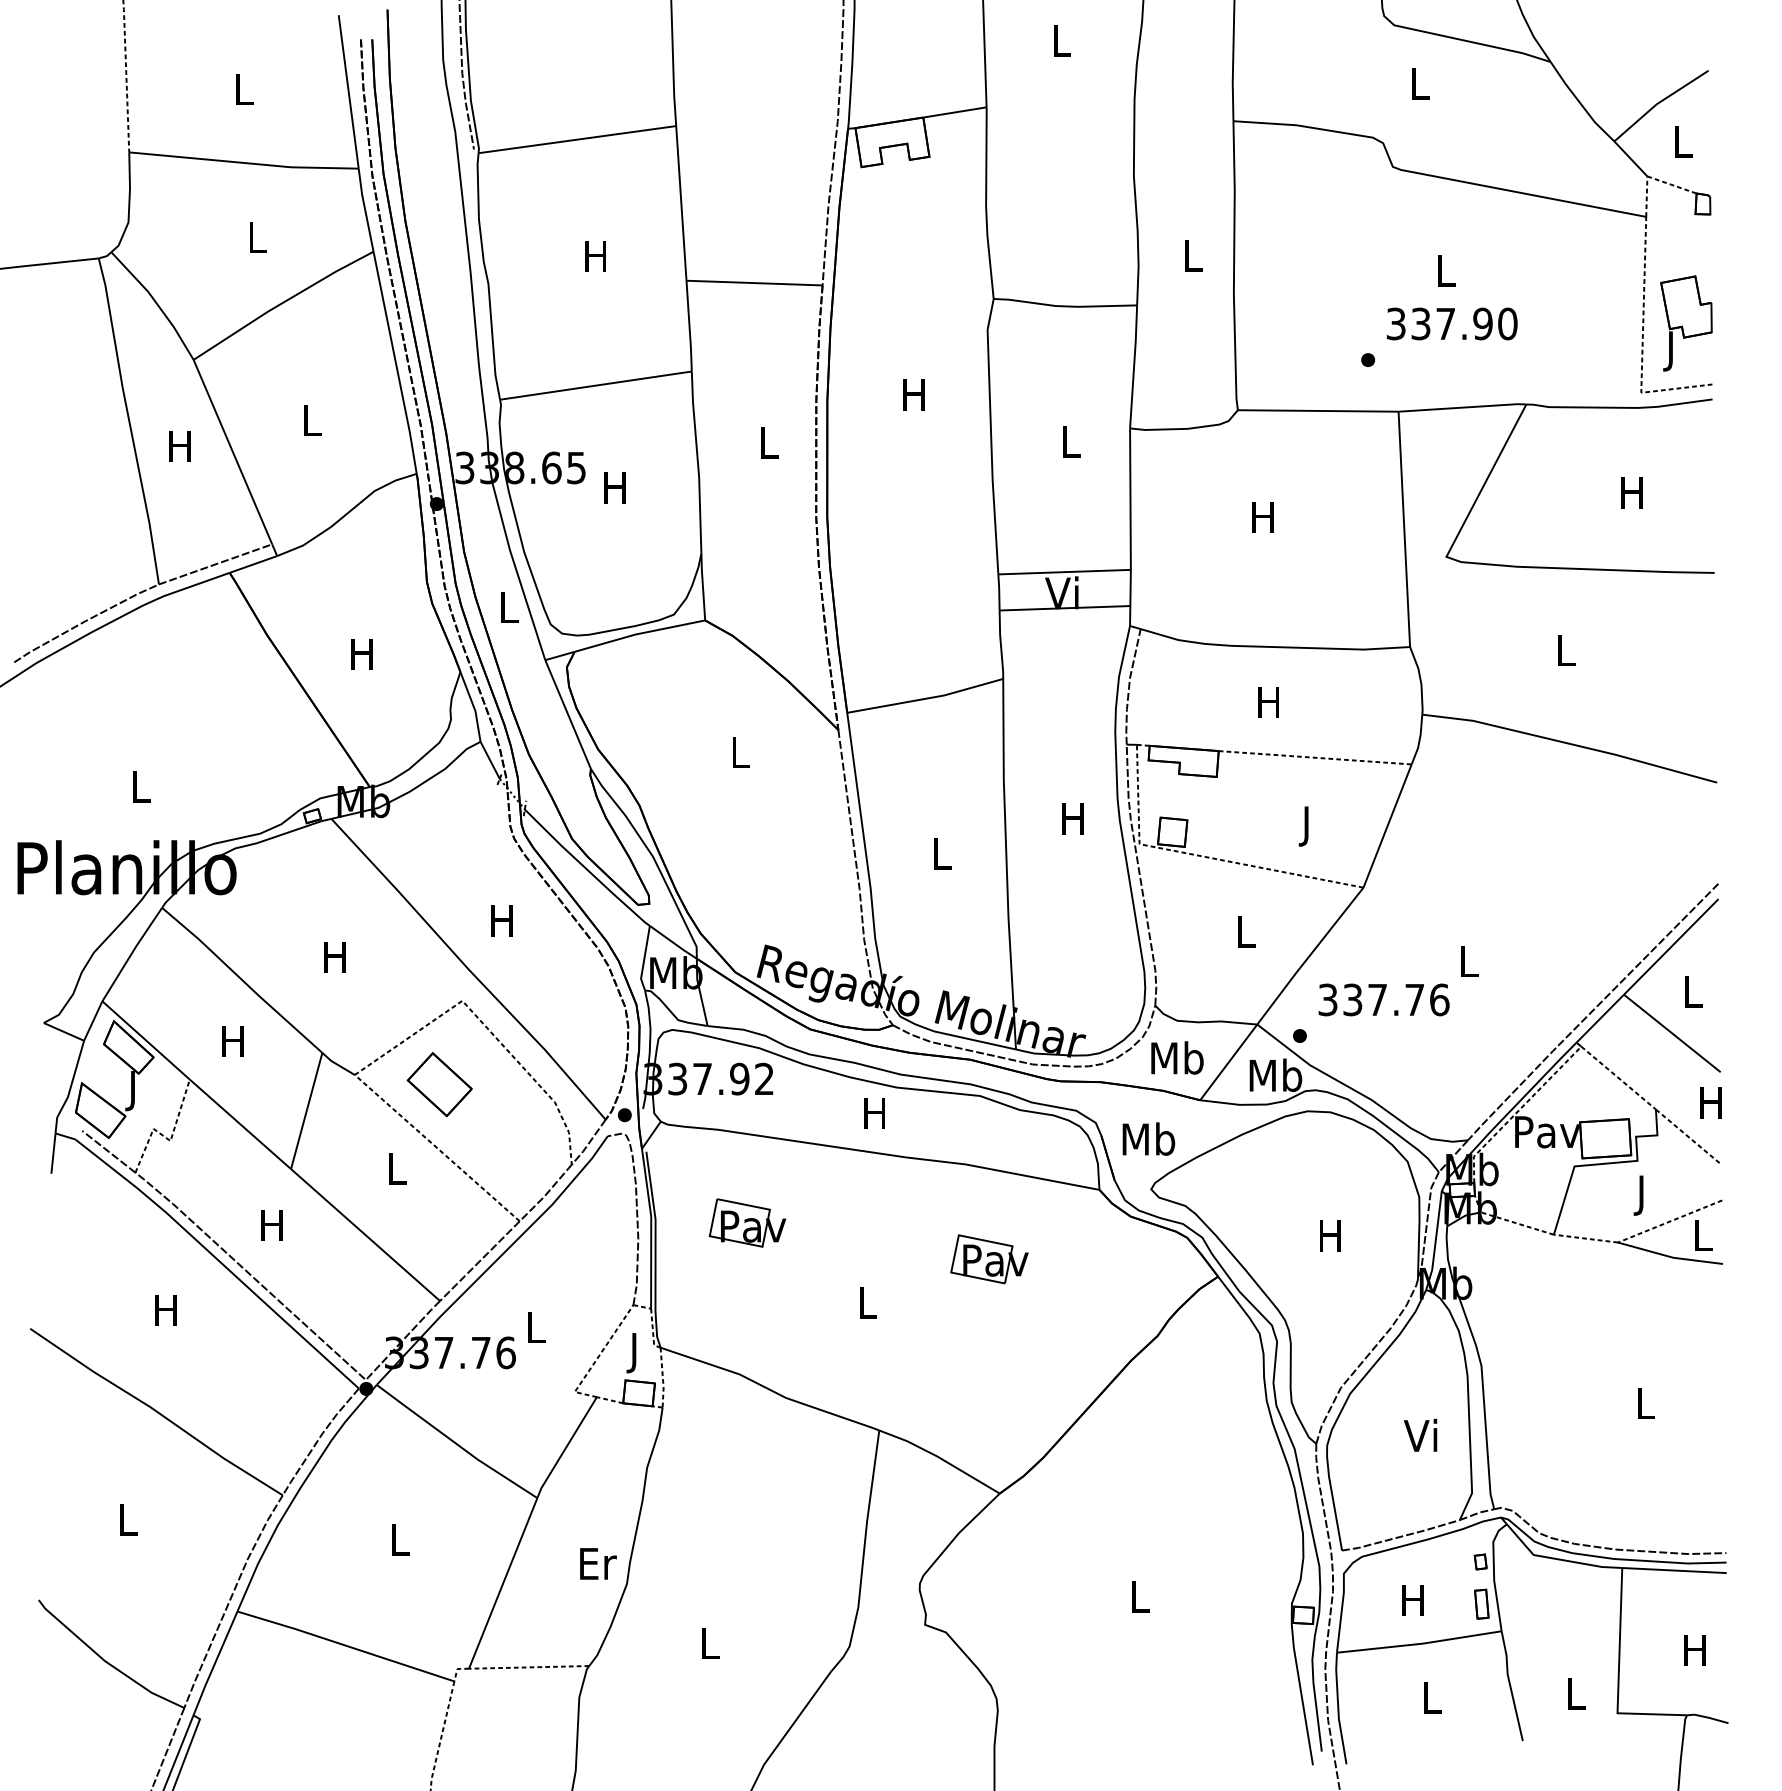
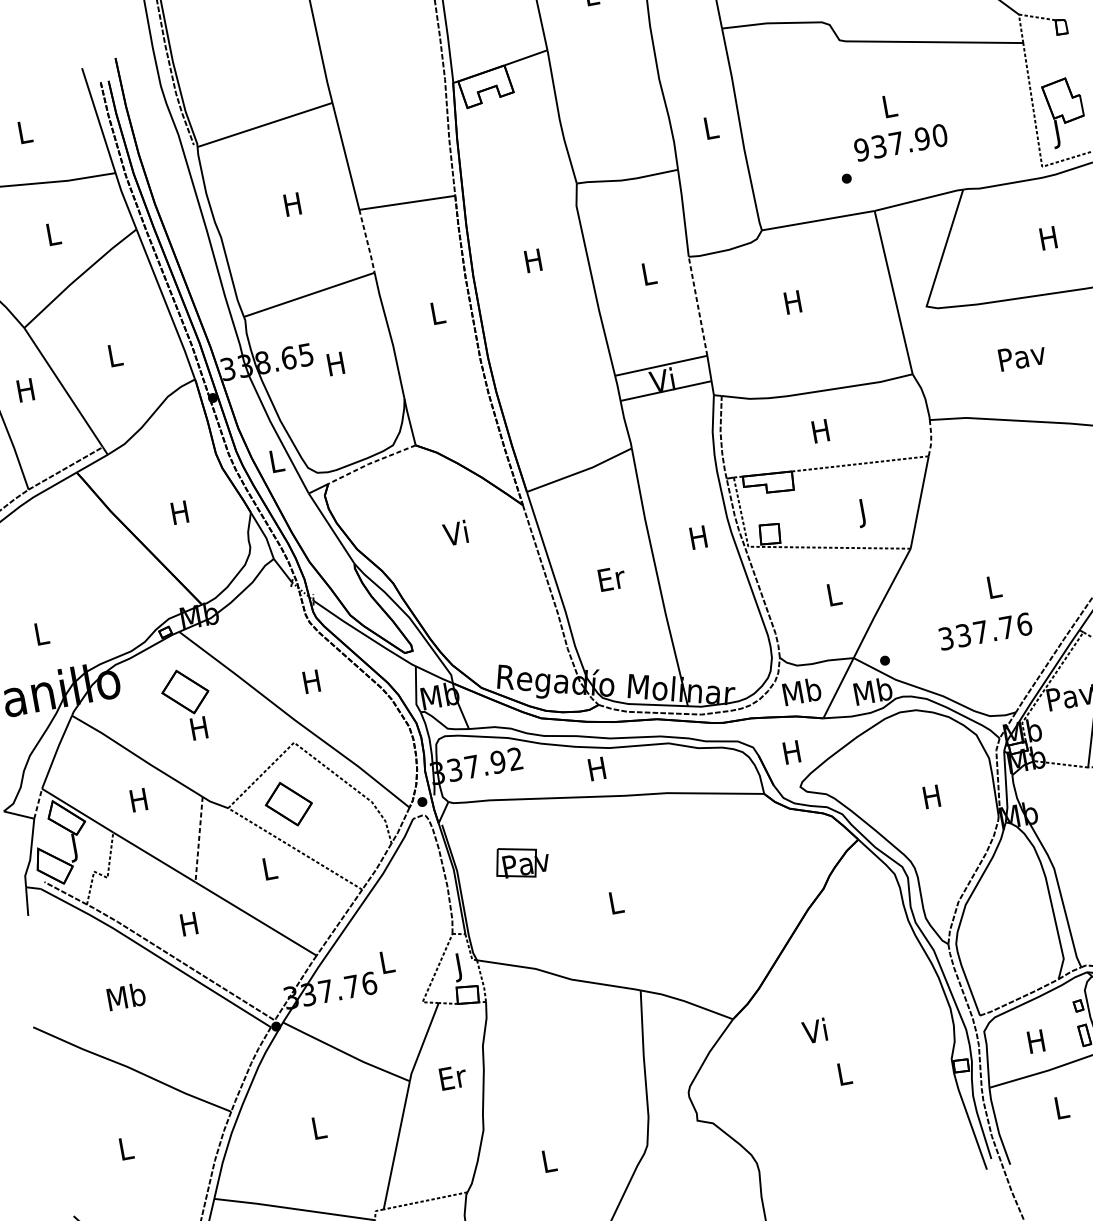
text: (1395, 323) -> (861, 149), 337.90 -> 937.90
line: (689, 327) -> (367, 242), solid -> dashed
line: (1130, 499) -> (698, 306), solid -> dashed
line: (638, 633) -> (370, 462), solid -> dashed
text: (1565, 650) -> (1021, 356), L -> Pav
line: (1419, 740) -> (931, 438), solid -> dashed
text: (737, 751) -> (454, 533), L -> Vi
text: (943, 853) -> (612, 578), L -> Er
part: (324, 903) -> (185, 692), added
text: (1383, 999) -> (984, 631), moved
line: (93, 1021) -> (38, 804), solid -> dashed
line: (306, 1111) -> (199, 839), solid -> dashed
text: (1148, 1138) -> (792, 751), Mb -> H
part: (989, 1259) -> (696, 856), removed
text: (166, 1309) -> (126, 996), H -> Mb
text: (1420, 1434) -> (814, 1030), moved
text: (598, 1563) -> (453, 1077), moved

